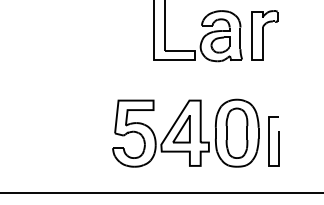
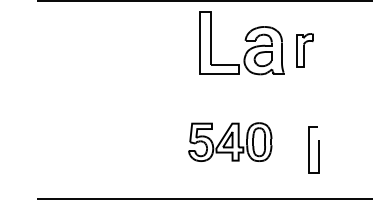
part: (264, 36) -> (304, 50), size x0.7
part: (184, 132) -> (229, 141), size x0.6

